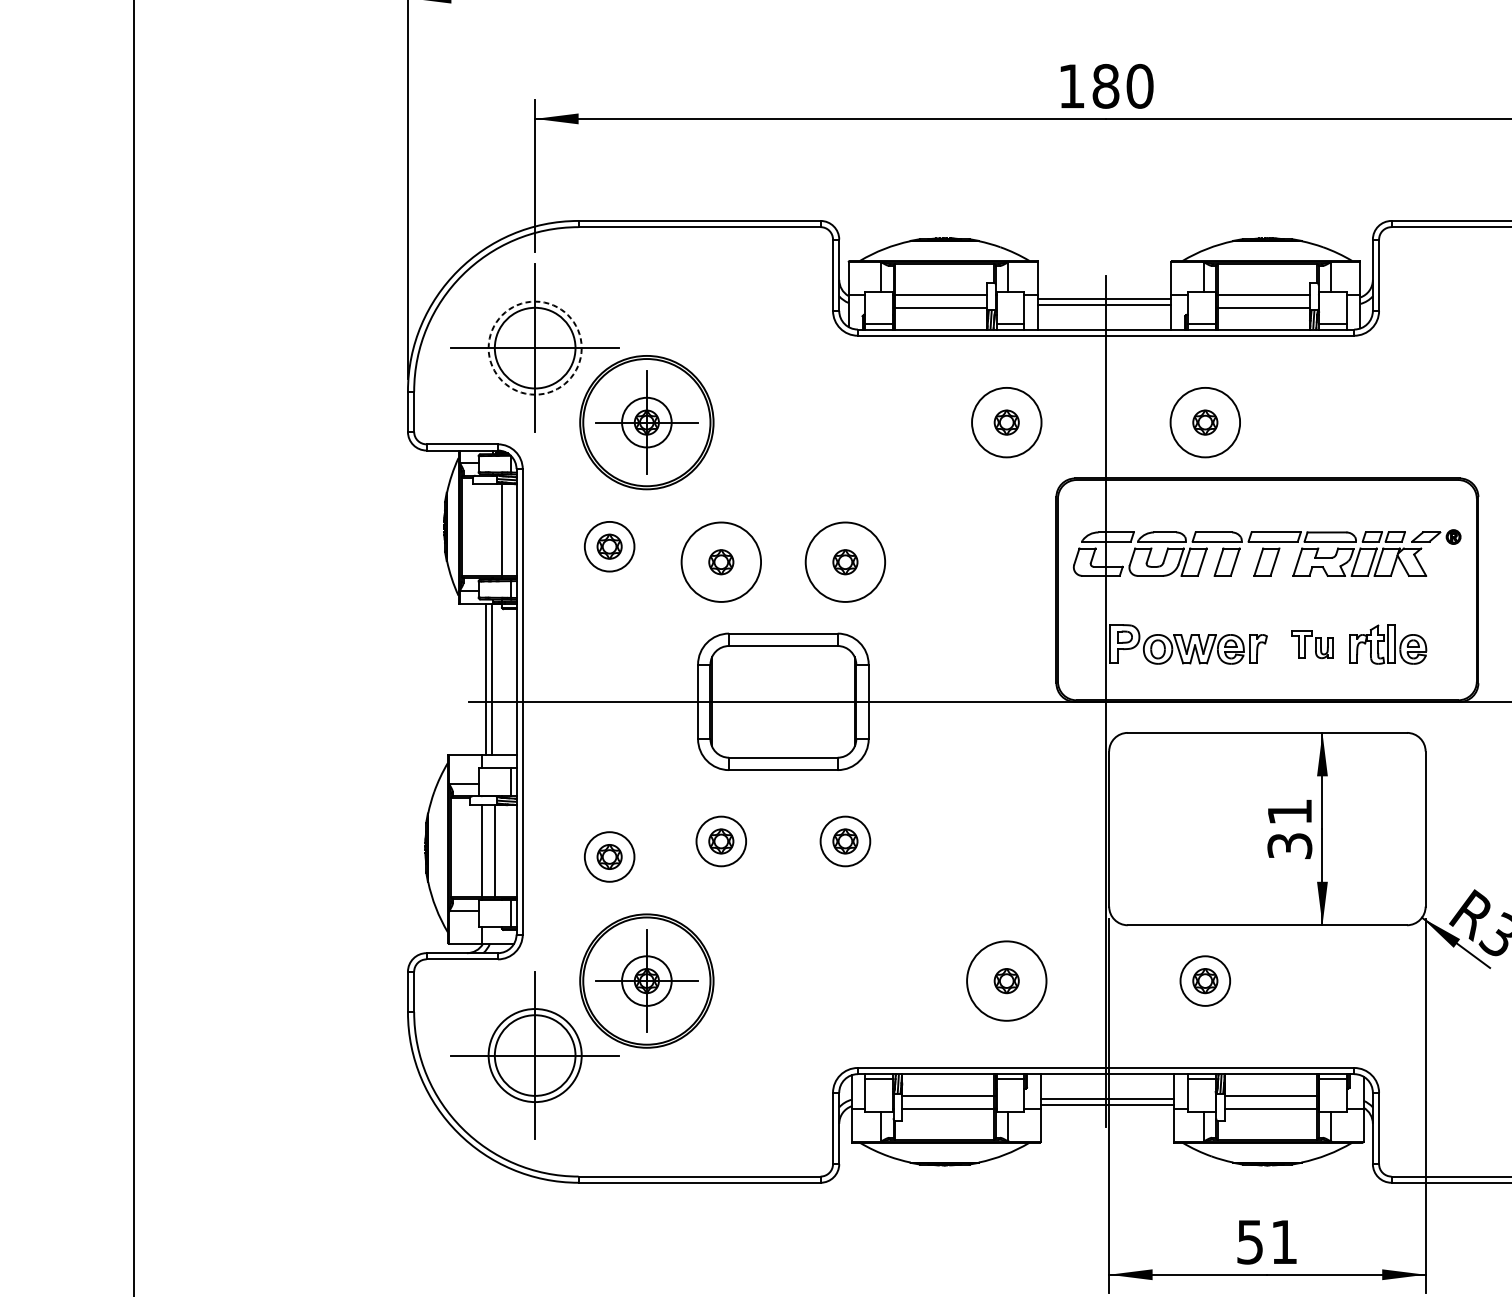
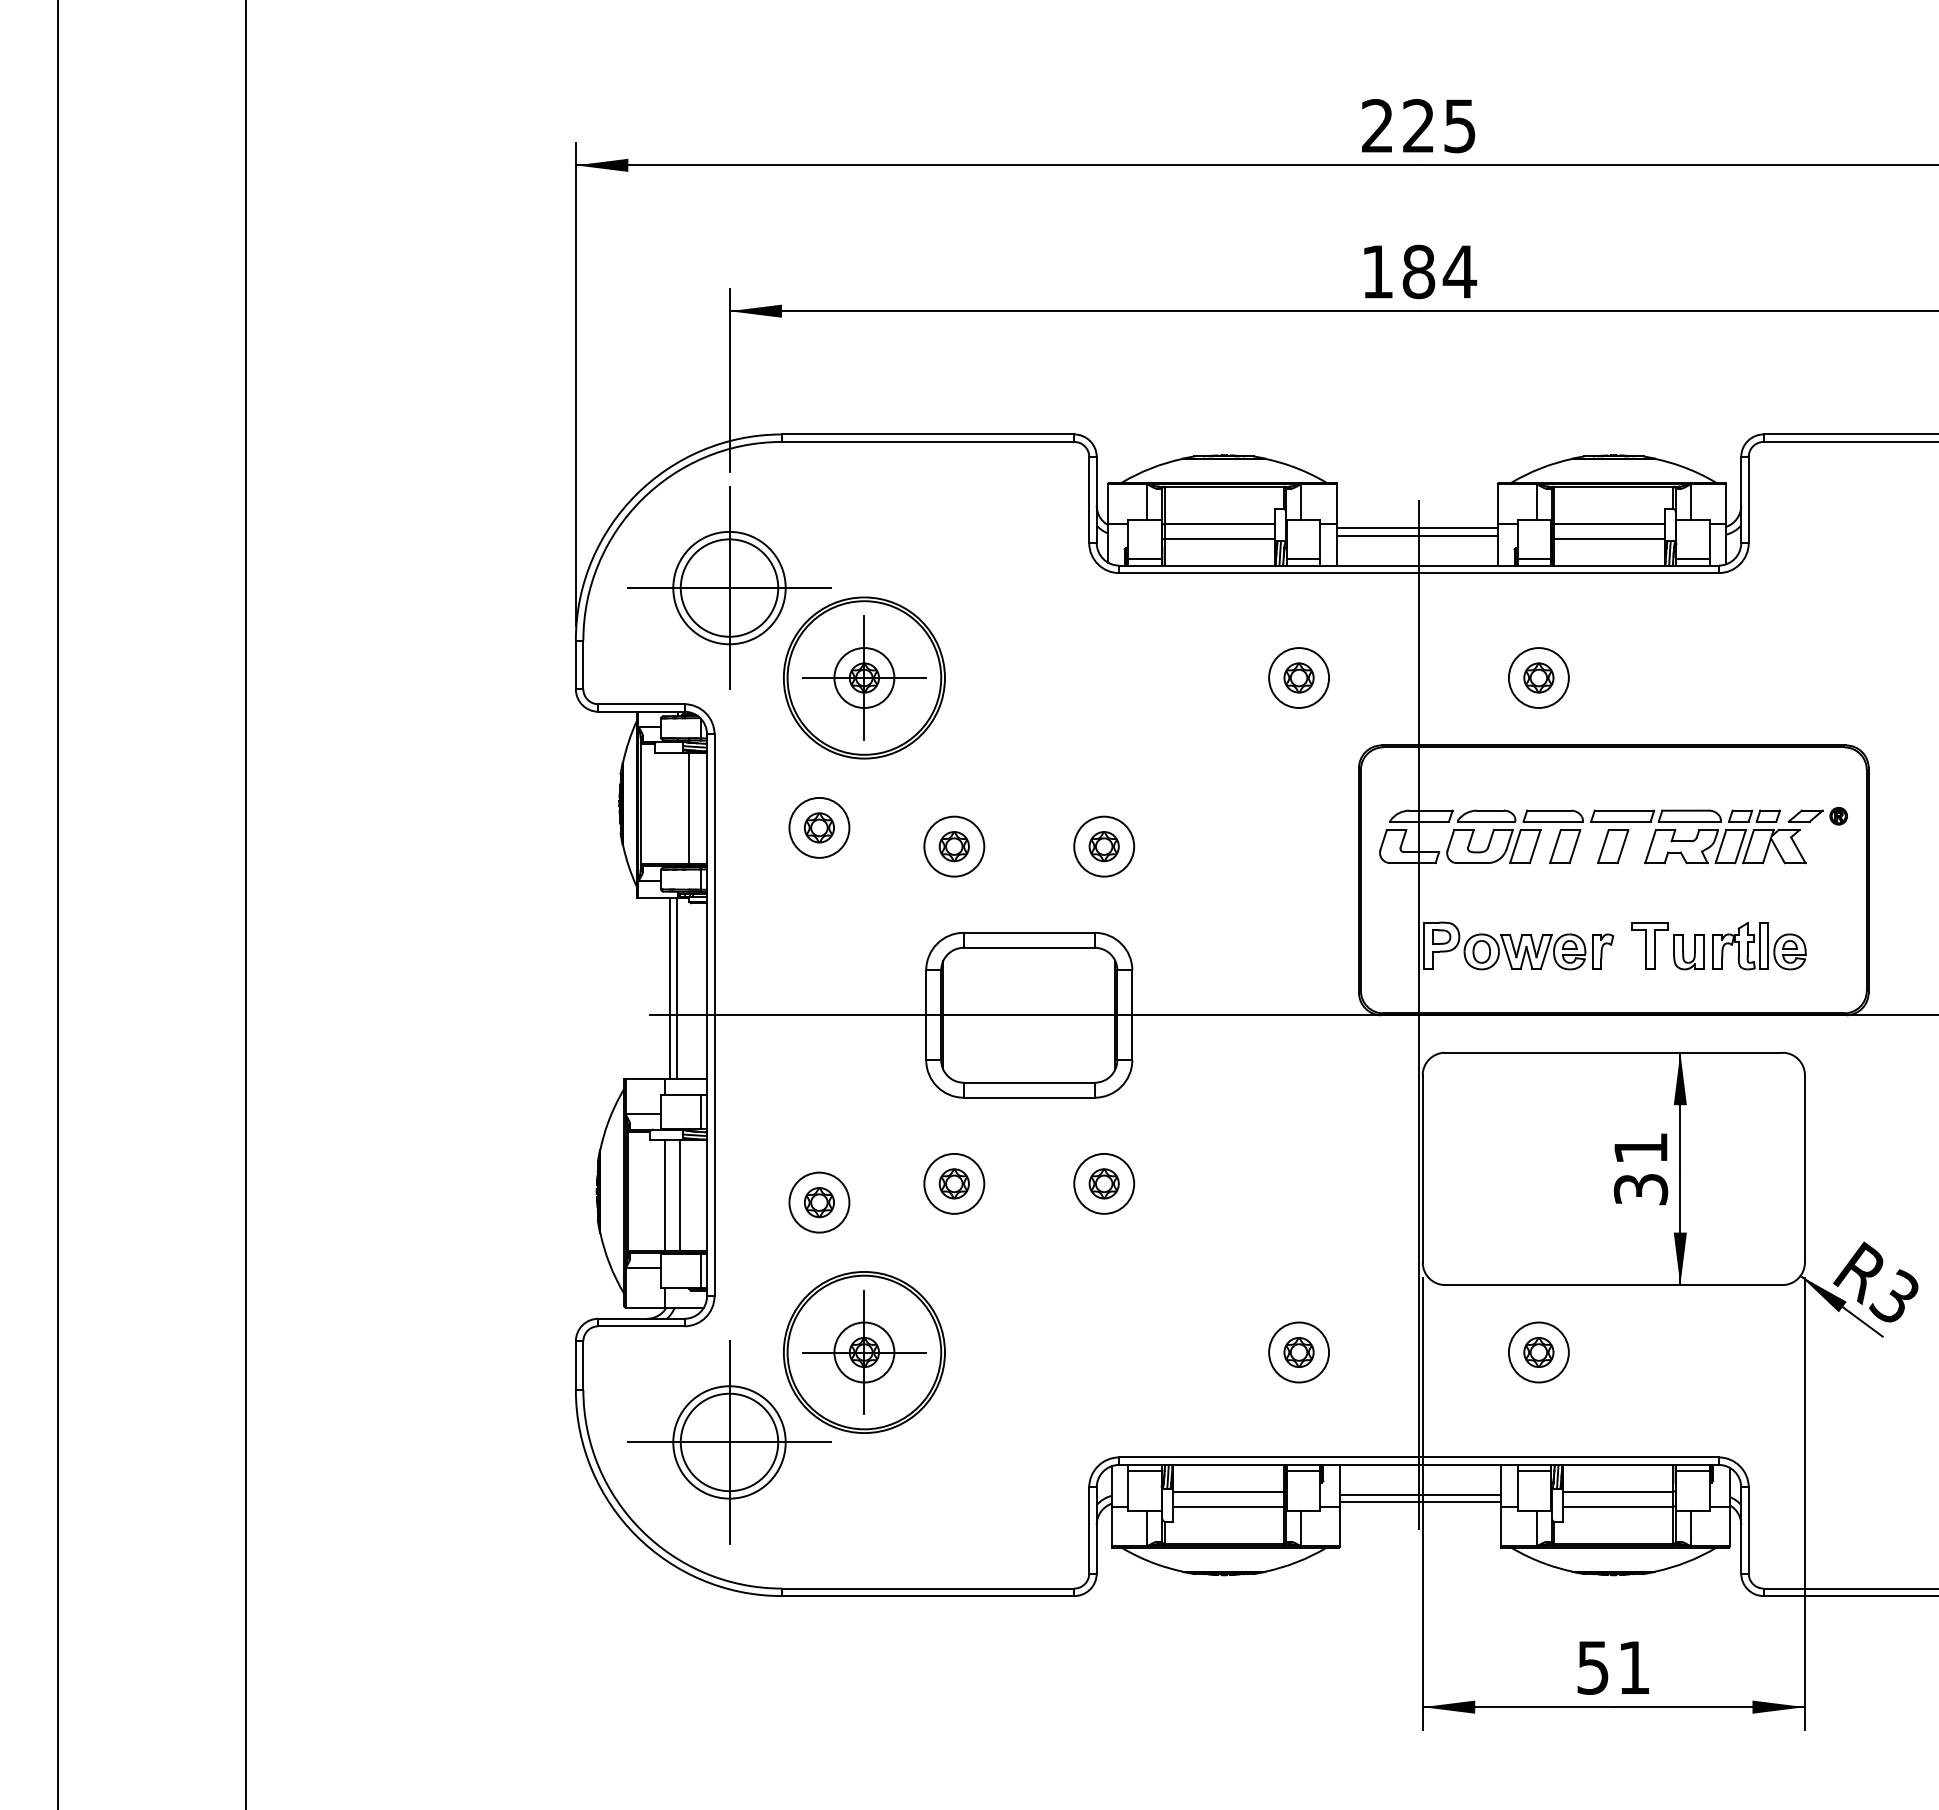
text: (1139, 86) -> (1459, 271), 180 -> 184
circle: (535, 347) -> (729, 587), dashed -> solid
circle: (1007, 423) -> (1299, 678), size x0.71
circle: (1205, 423) -> (1538, 678), size x0.71
circle: (721, 562) -> (954, 846), size x0.62
circle: (845, 562) -> (1104, 846), size x0.62
part: (1311, 644) -> (1667, 946), size x1.43
circle: (1007, 981) -> (1299, 1352), size x0.62

